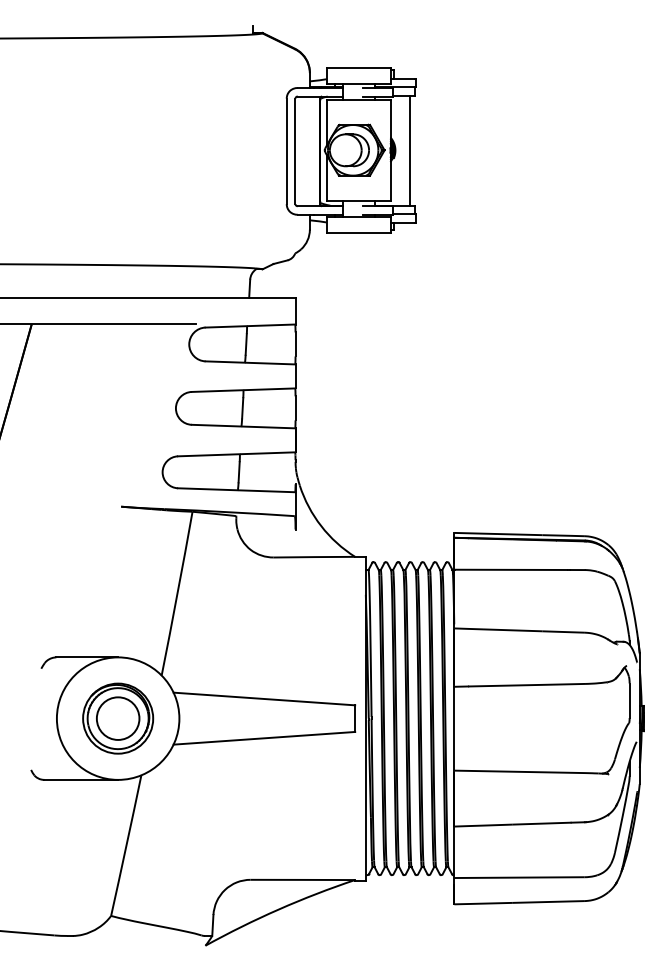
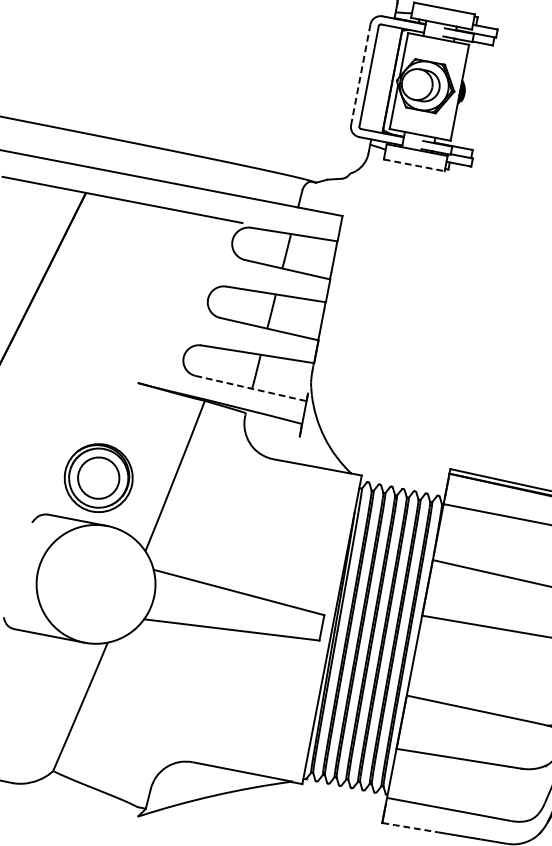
line: (410, 150) -> (478, 96), removed
line: (286, 151) -> (360, 74), solid -> dashed
line: (358, 232) -> (414, 165), solid -> dashed
line: (236, 490) -> (250, 388), solid -> dashed
part: (118, 718) -> (99, 478), moved
line: (483, 903) -> (410, 827), solid -> dashed

